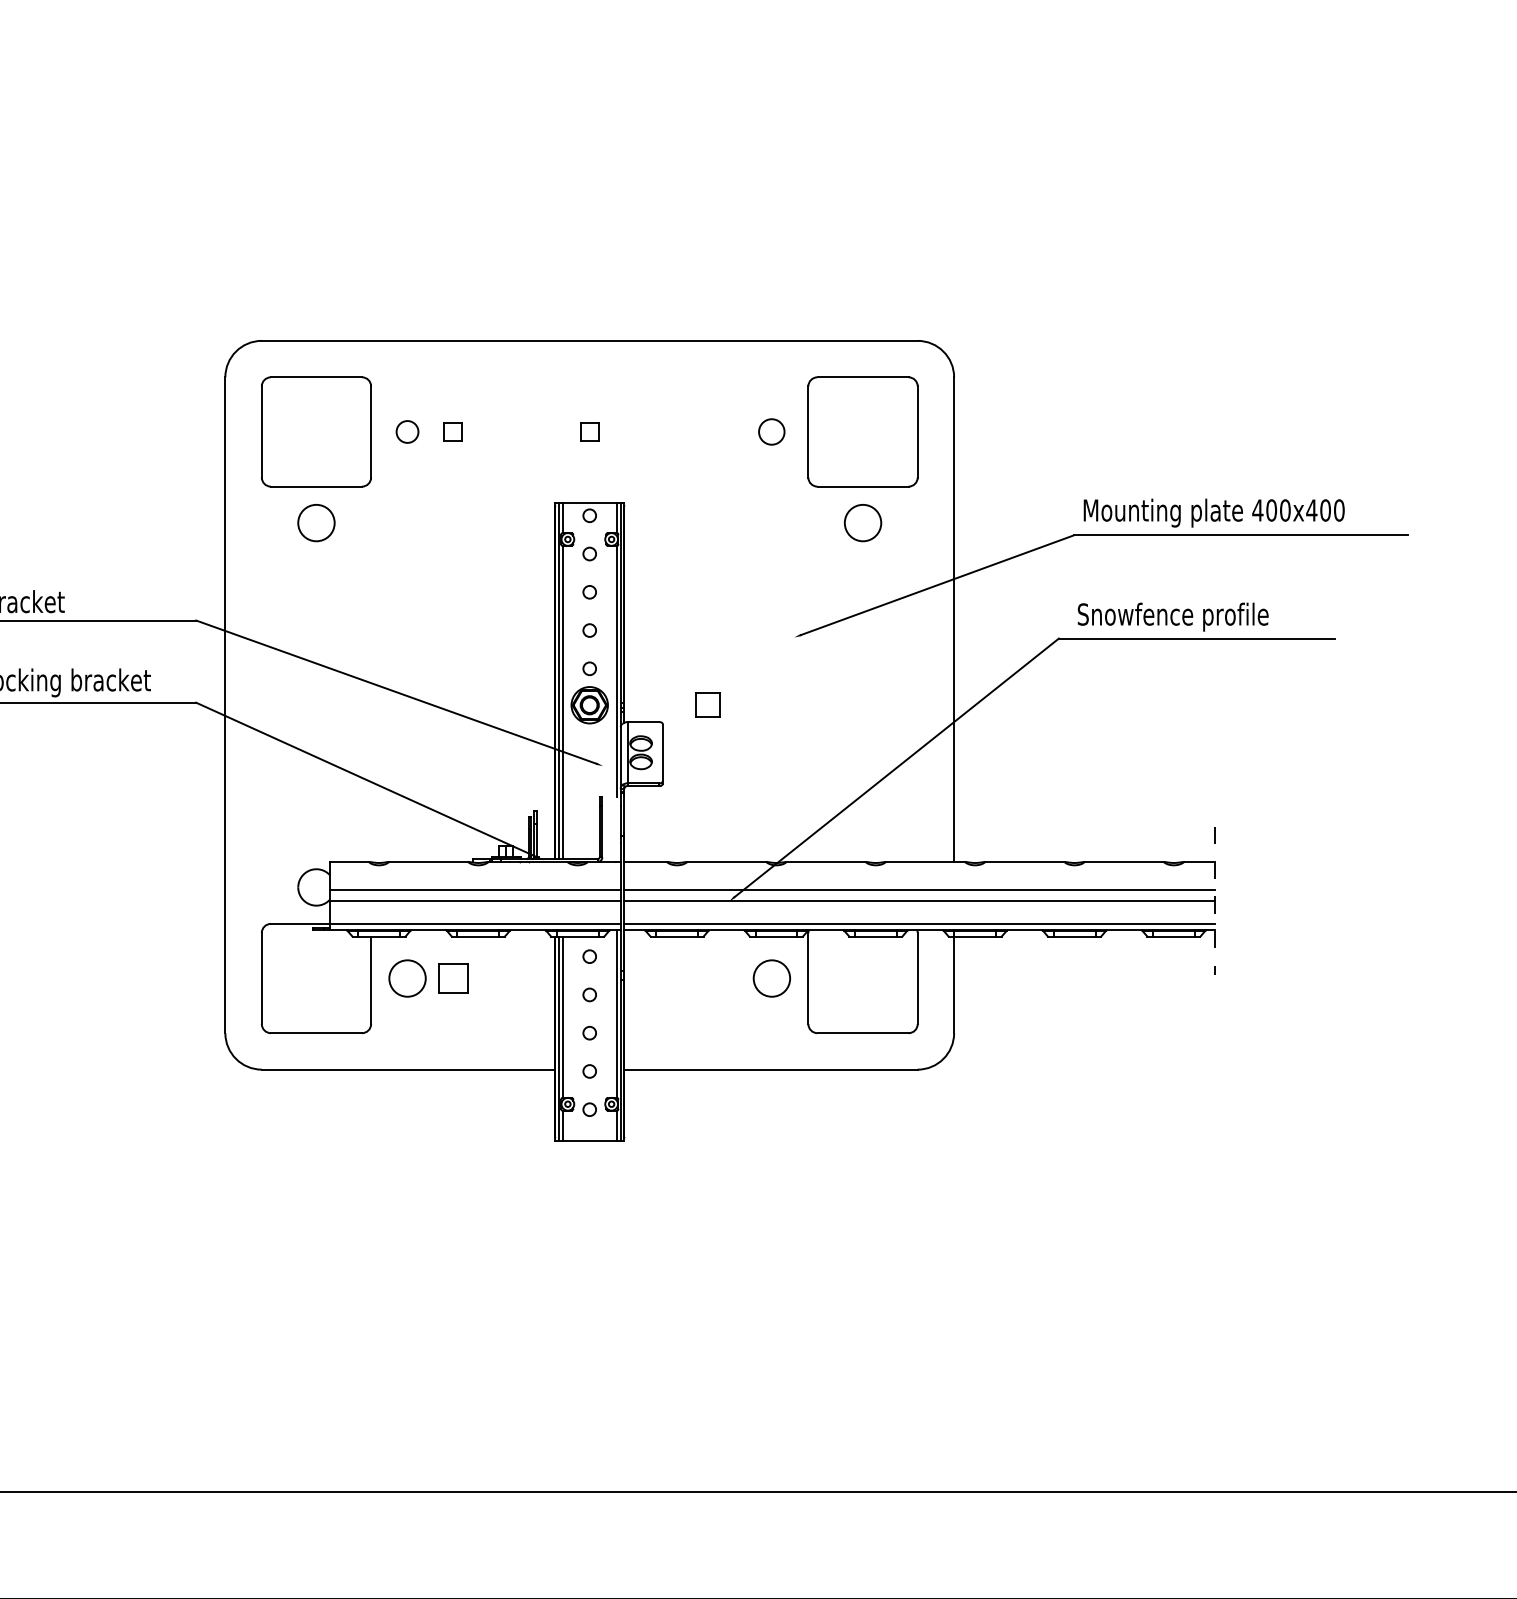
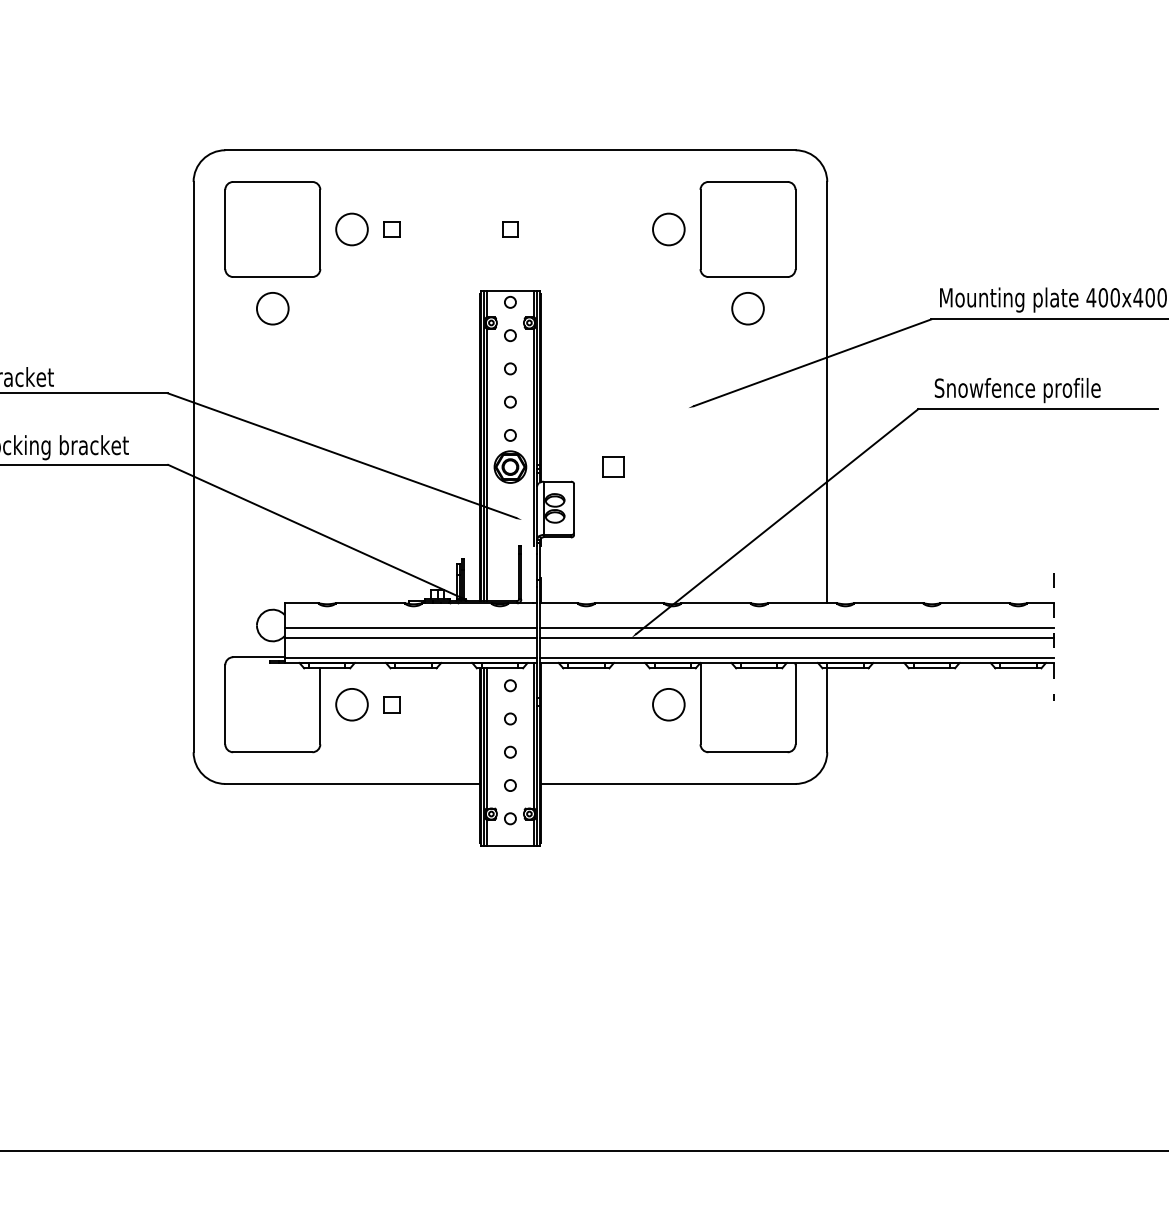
circle: (407, 431) -> (351, 229), size x1.67
circle: (771, 431) -> (668, 229), size x1.43
part: (452, 978) -> (391, 704), size x0.62

